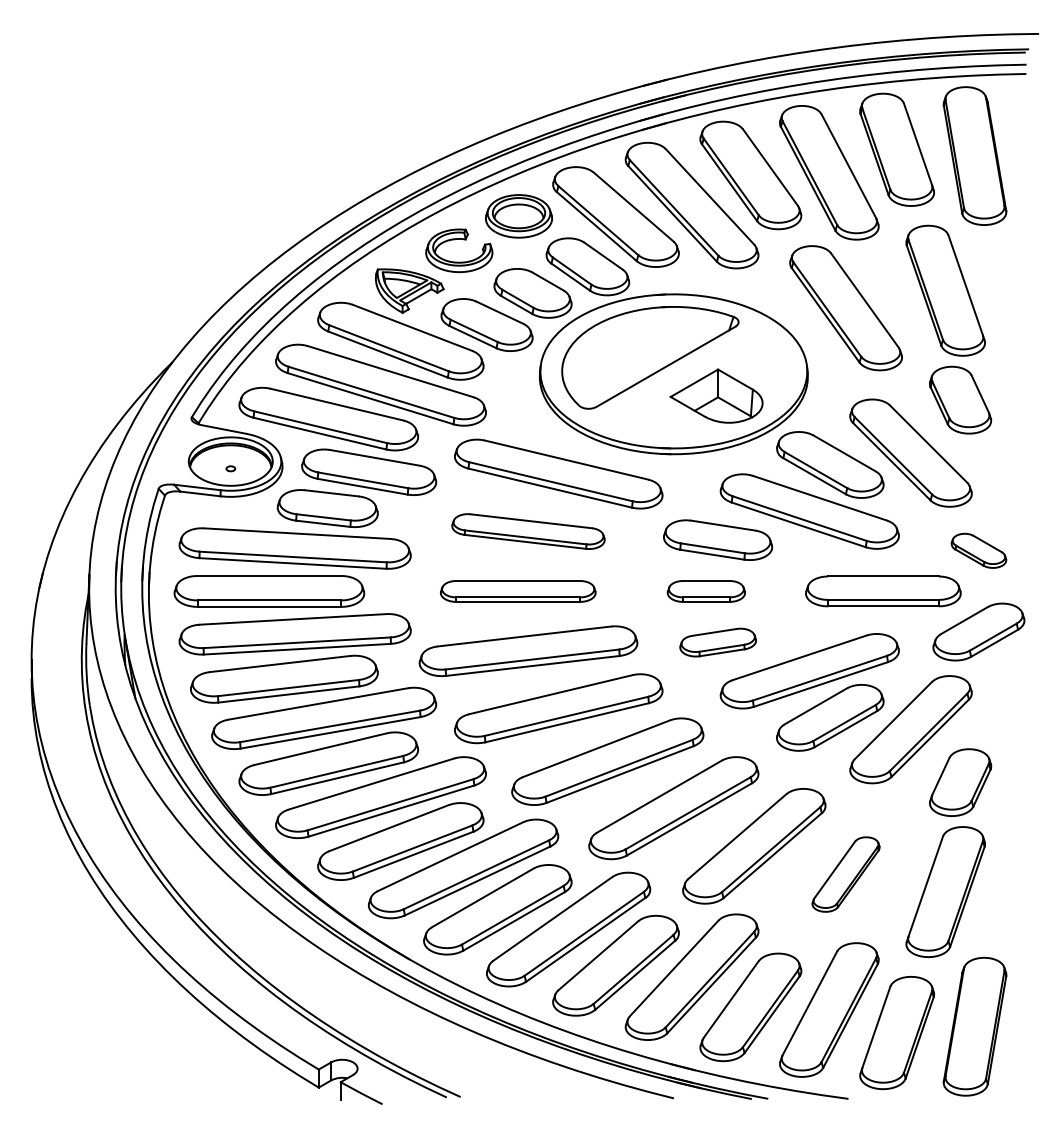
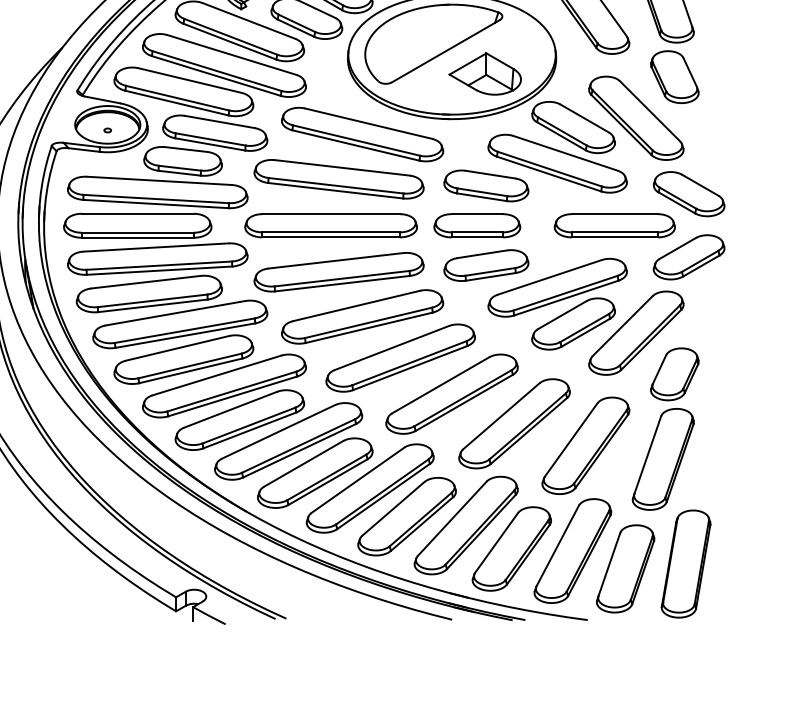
part: (528, 531) -> (339, 179), size x1.43
part: (978, 550) -> (688, 193), size x1.67
part: (517, 591) -> (330, 225), size x1.43
part: (706, 591) -> (477, 225), size x1.43
part: (718, 642) -> (486, 265), size x1.43
part: (845, 874) -> (585, 445), size x1.67

